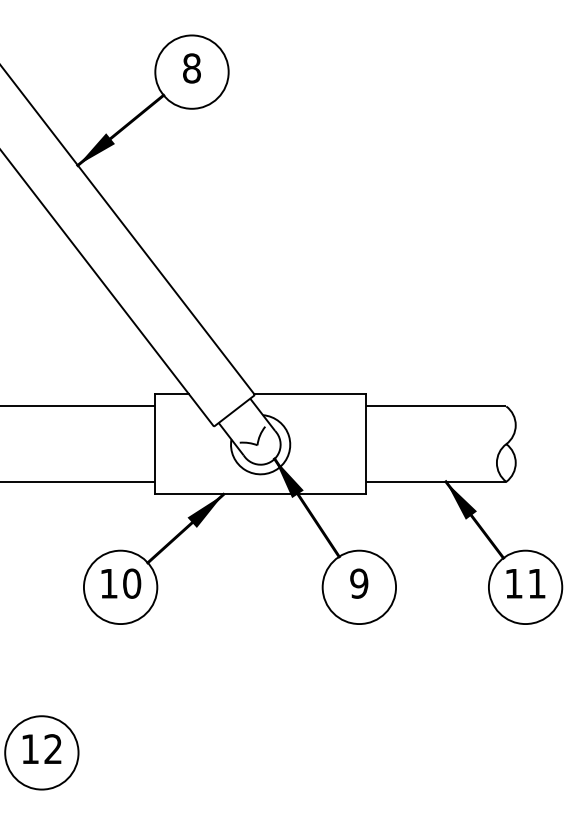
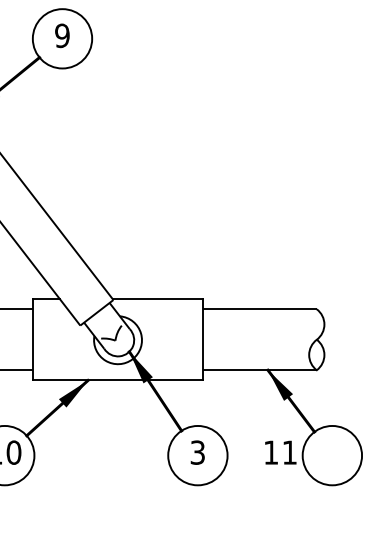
text: (191, 68) -> (62, 35), 8 -> 9
text: (359, 583) -> (198, 452), 9 -> 3
text: (525, 583) -> (280, 452), moved

